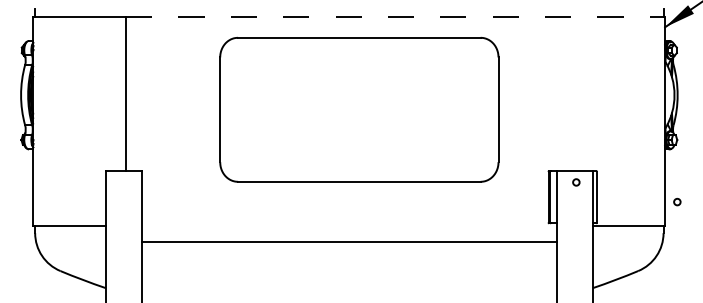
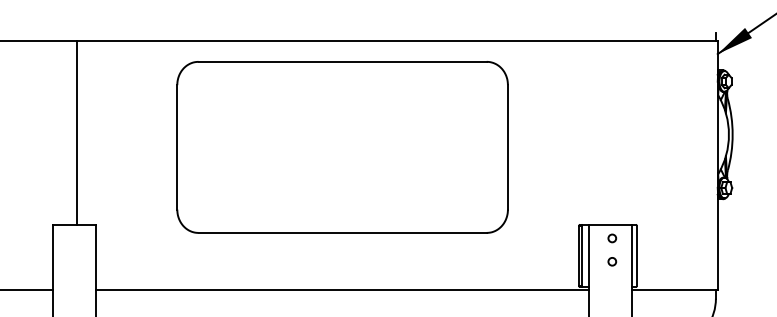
line: (396, 16) -> (398, 41), dashed -> solid
part: (359, 109) -> (342, 147), moved
circle: (677, 201) -> (612, 261), moved
line: (349, 242) -> (342, 290), moved

